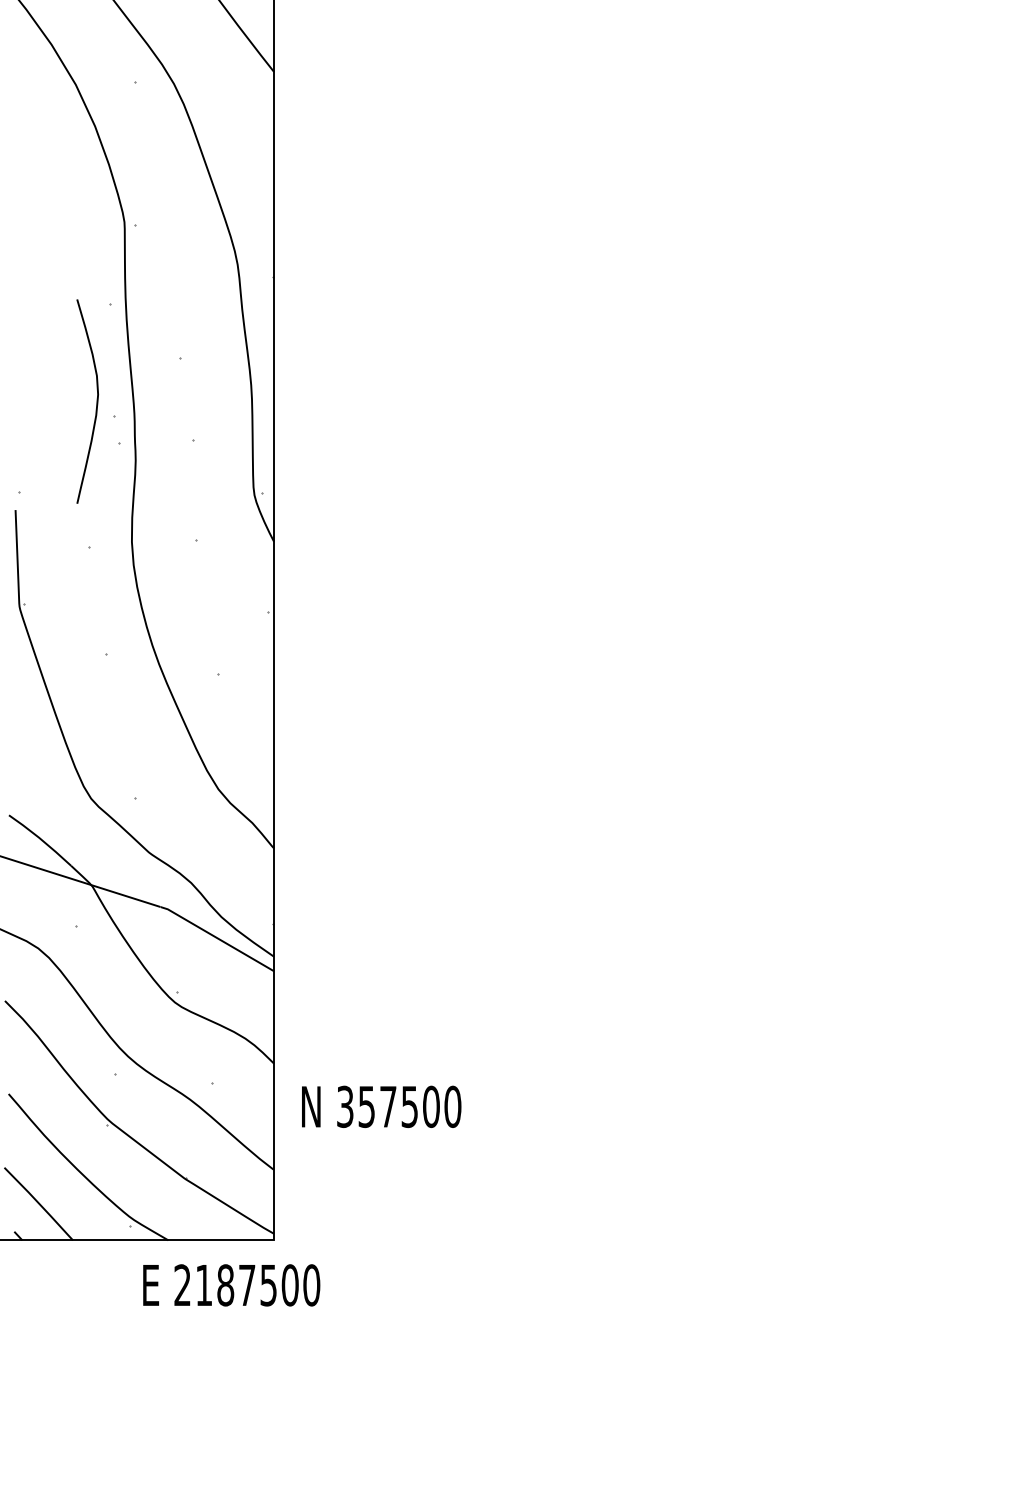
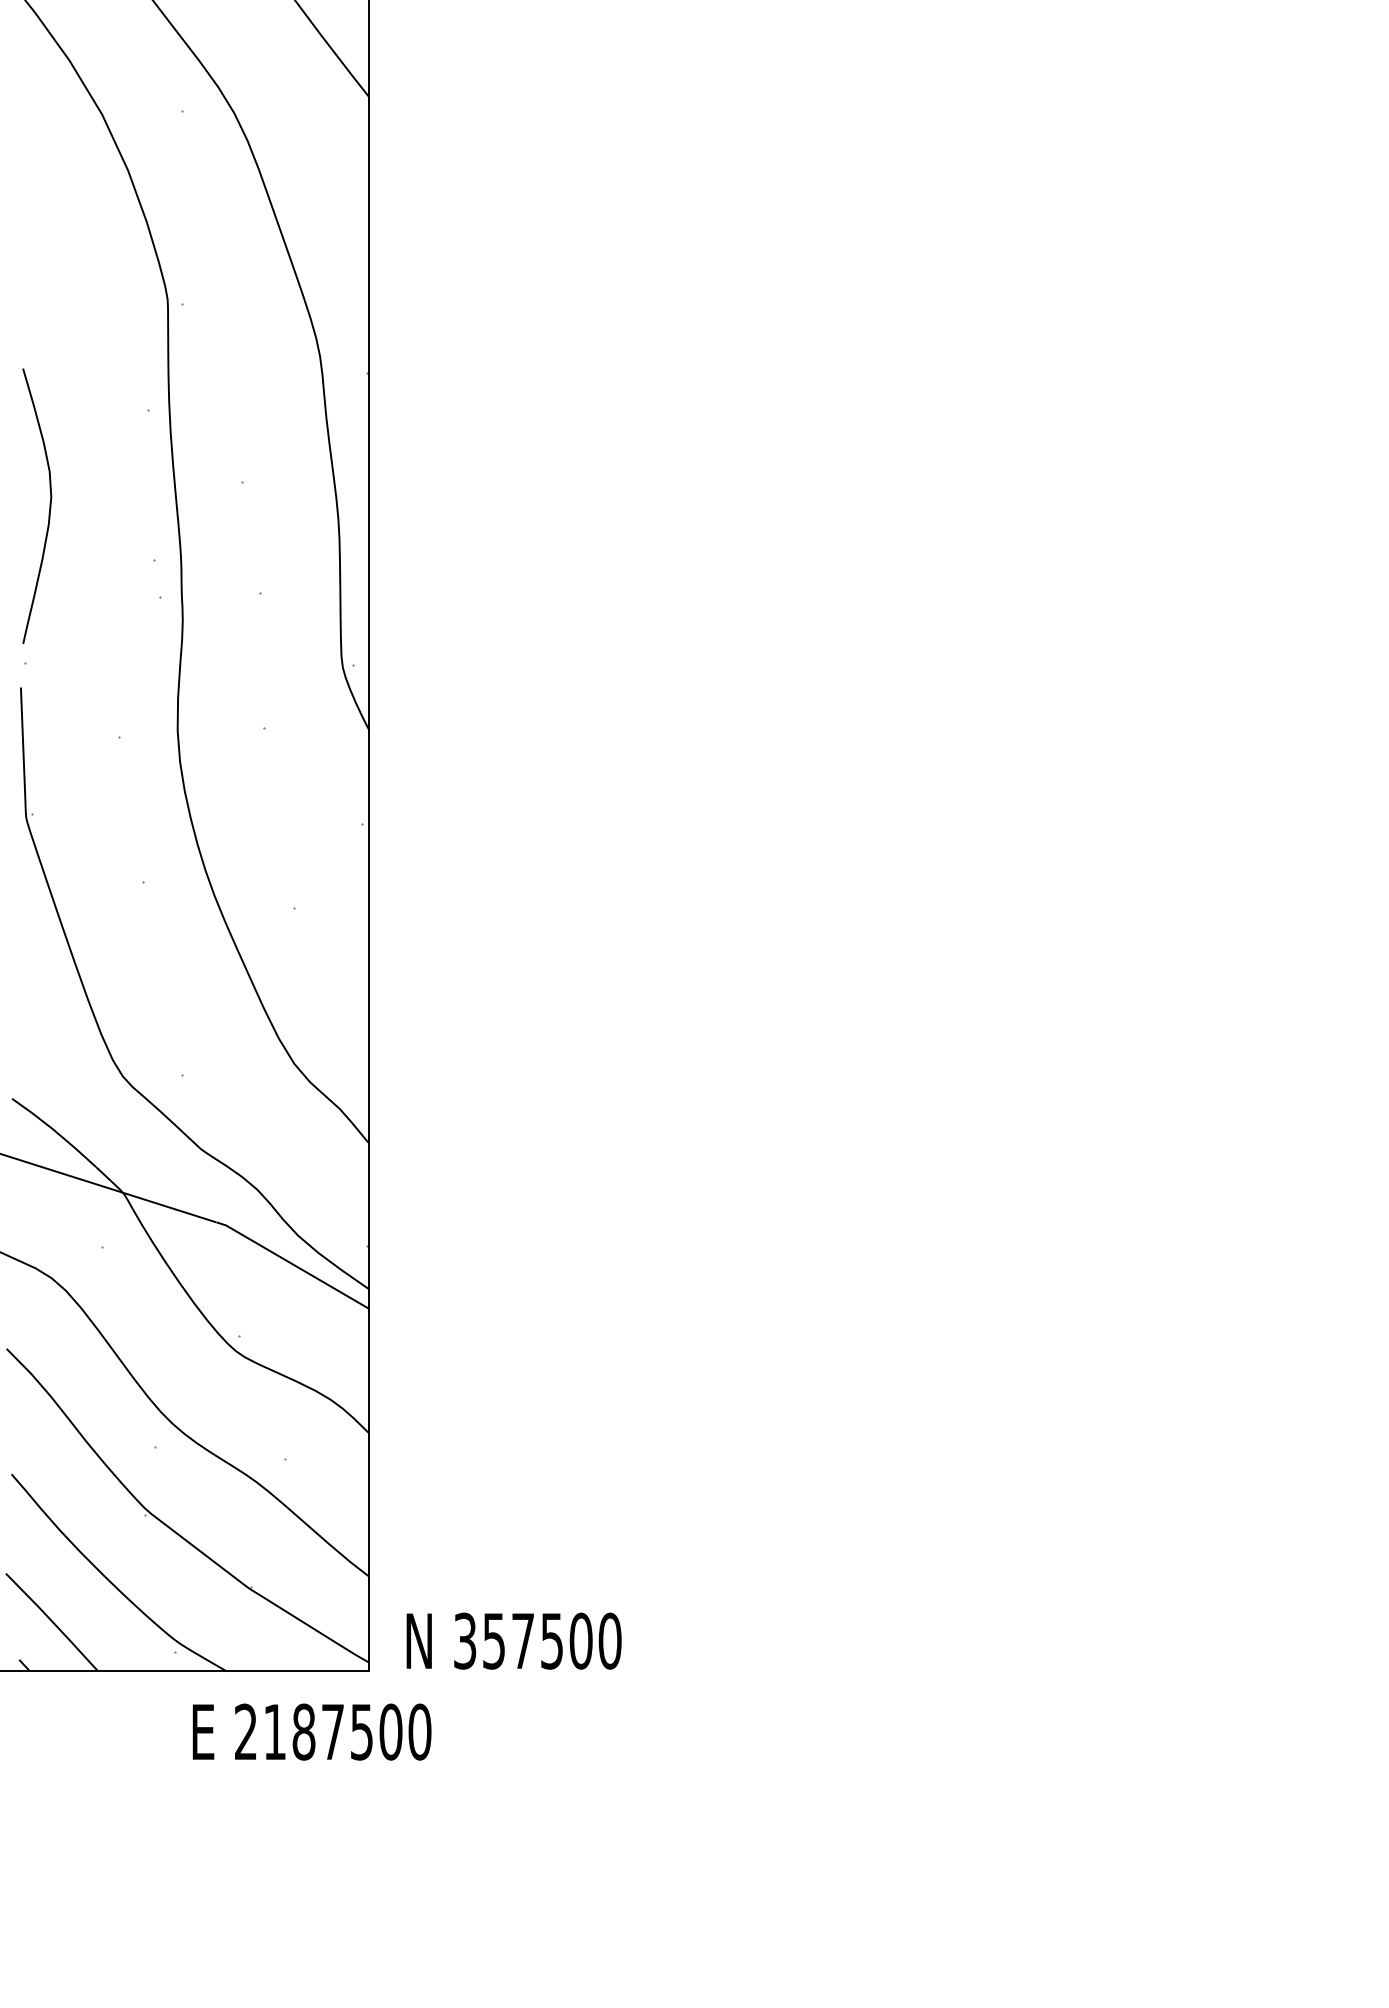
curve: (96, 401) -> (49, 506), moved
text: (381, 1106) -> (513, 1640), moved

